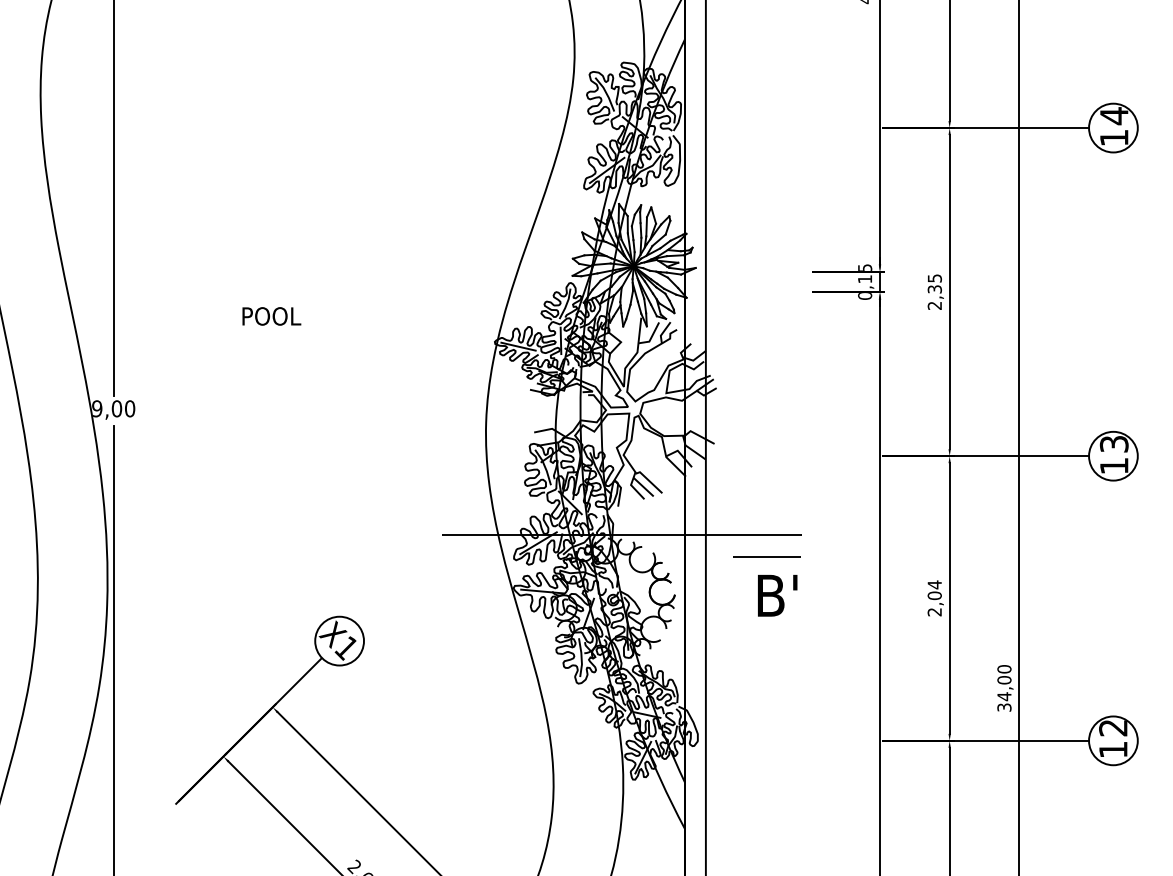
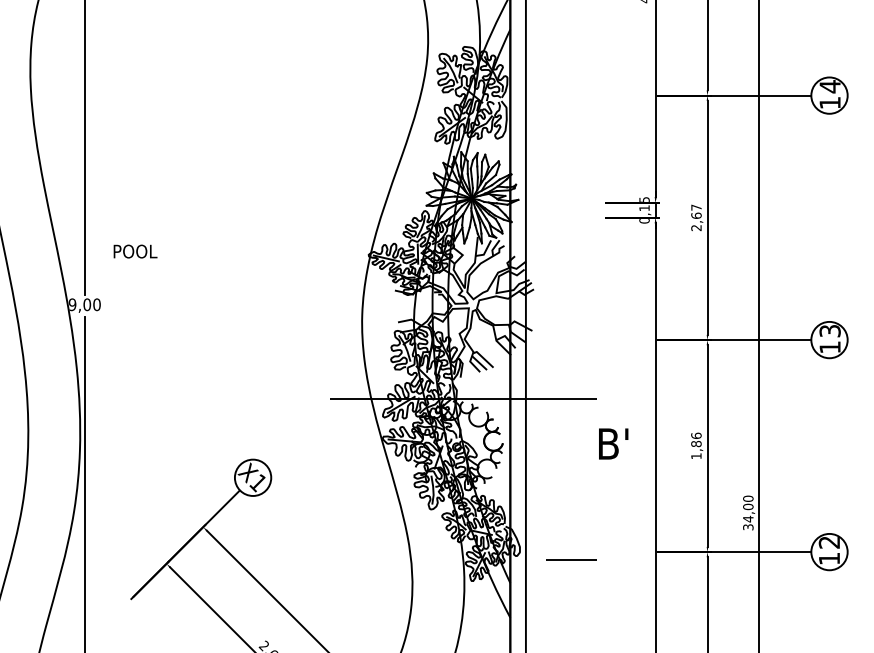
text: (934, 283) -> (696, 211), 2,35 -> 2,67
text: (271, 316) -> (135, 251), moved
line: (766, 556) -> (571, 559), moved
text: (777, 595) -> (613, 443), moved
text: (934, 598) -> (696, 446), 2,04 -> 1,86

